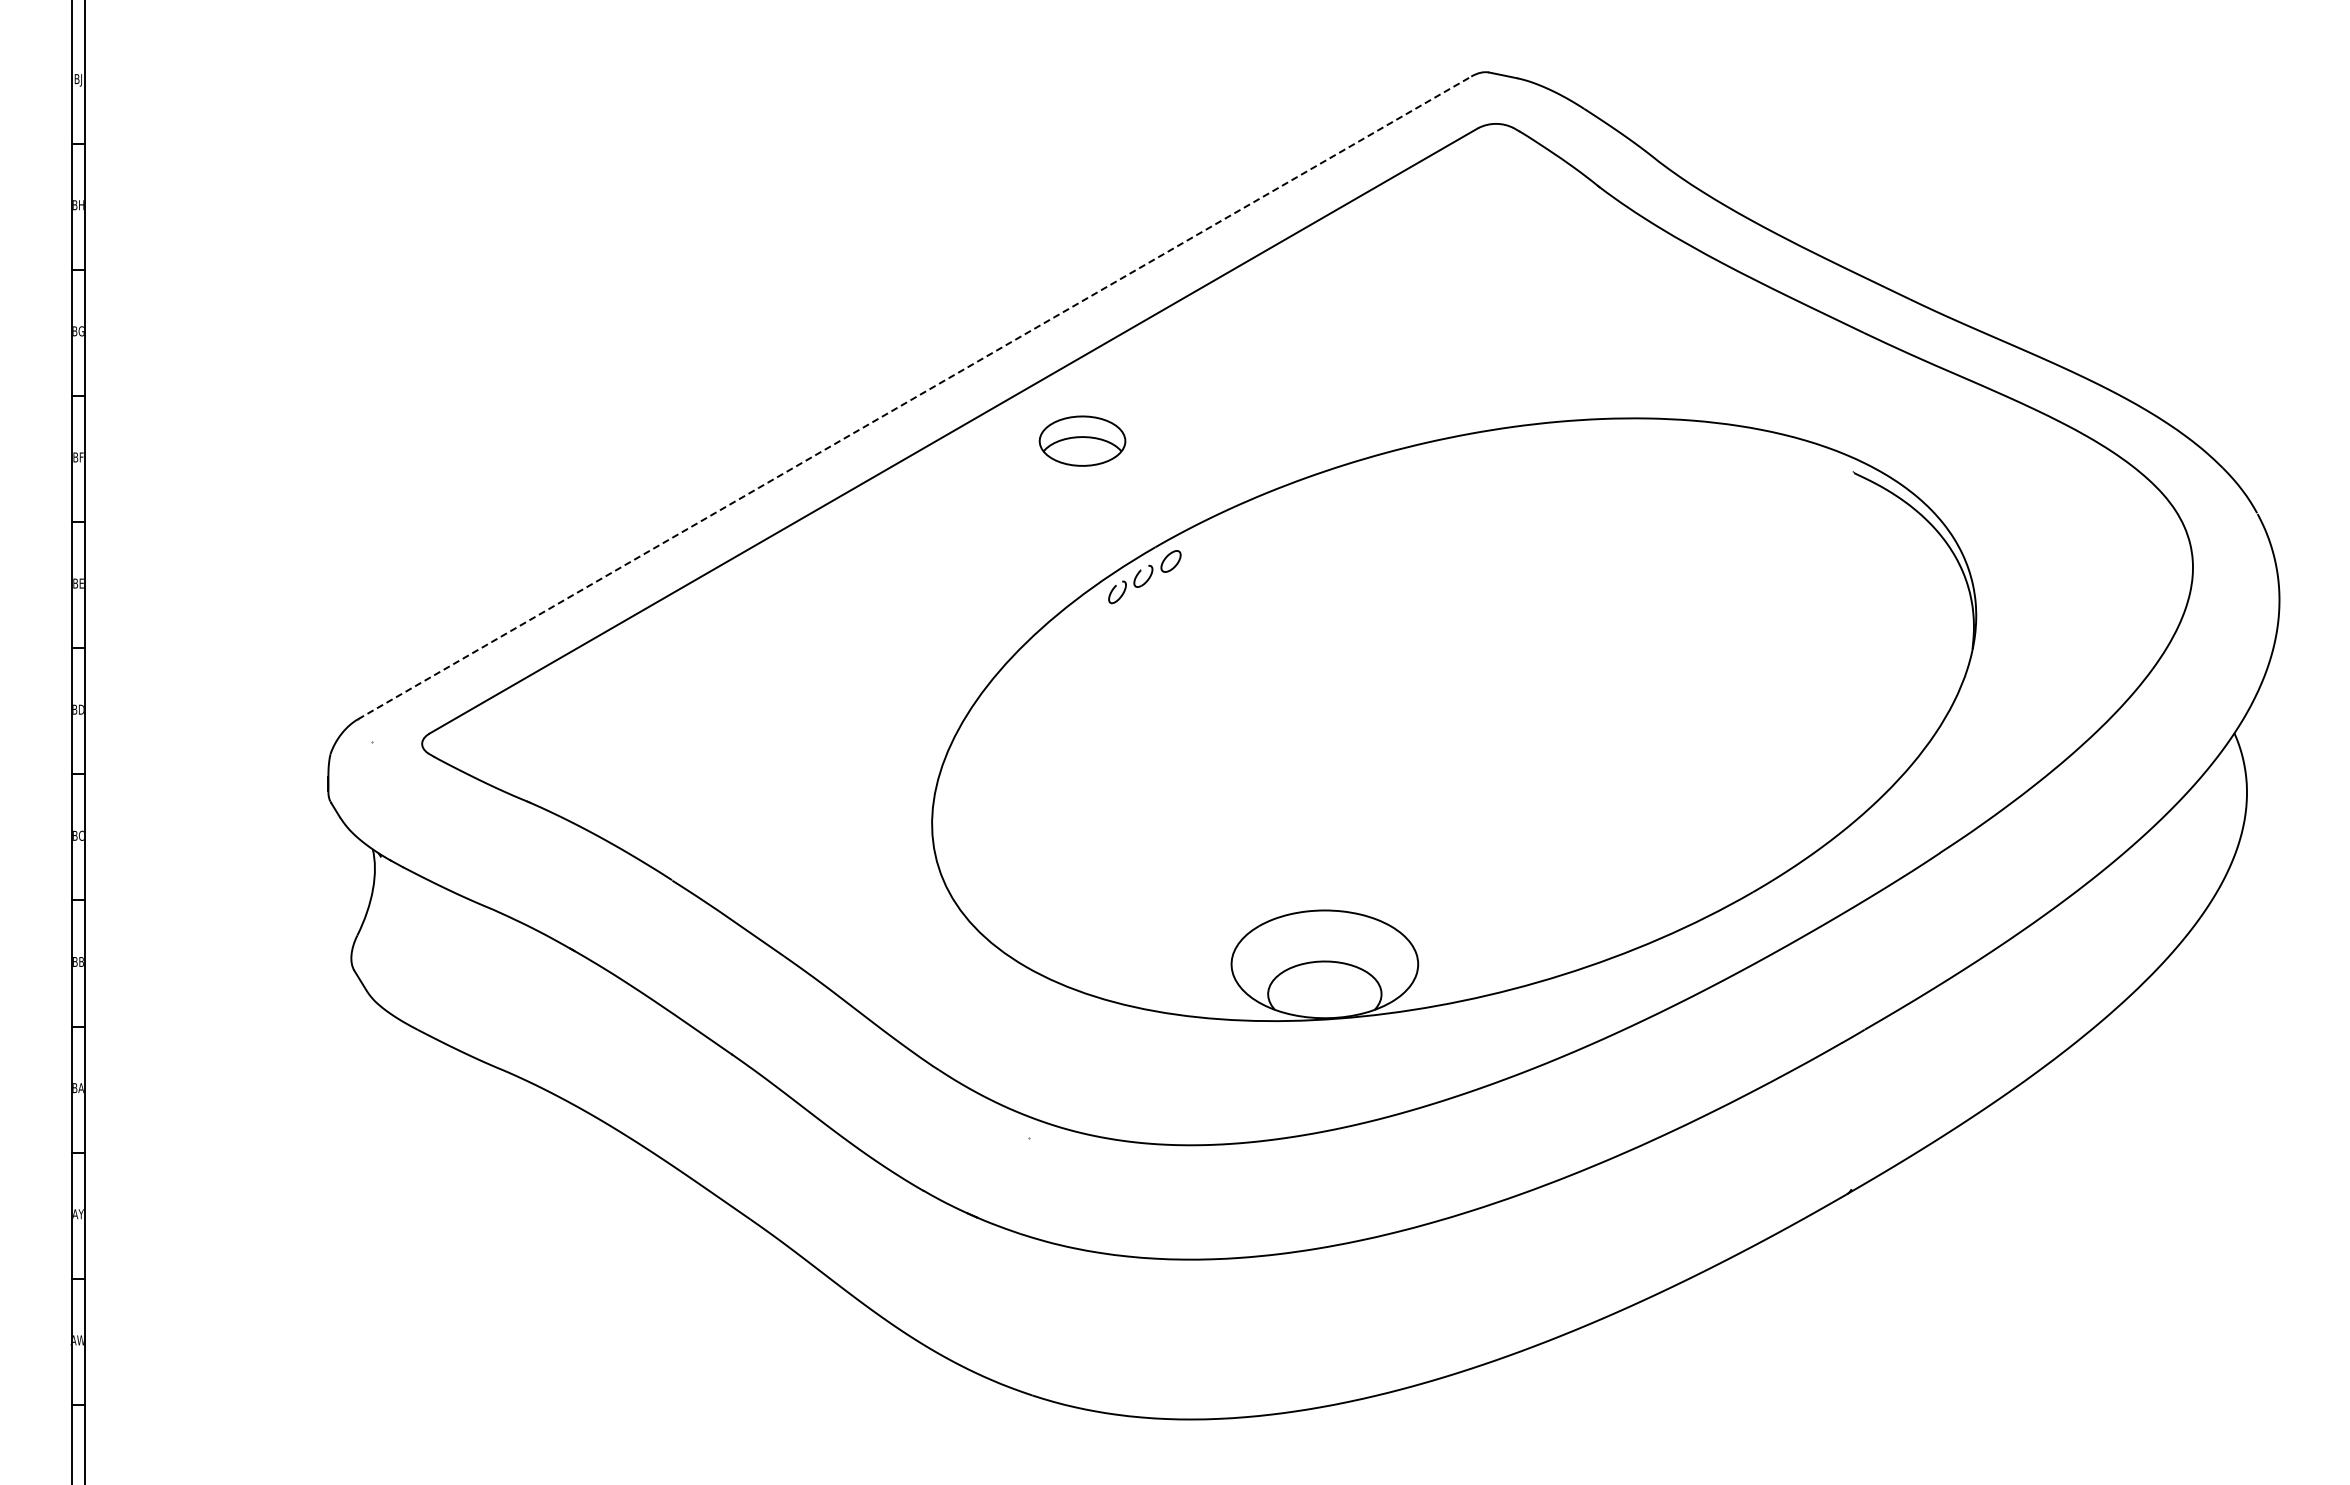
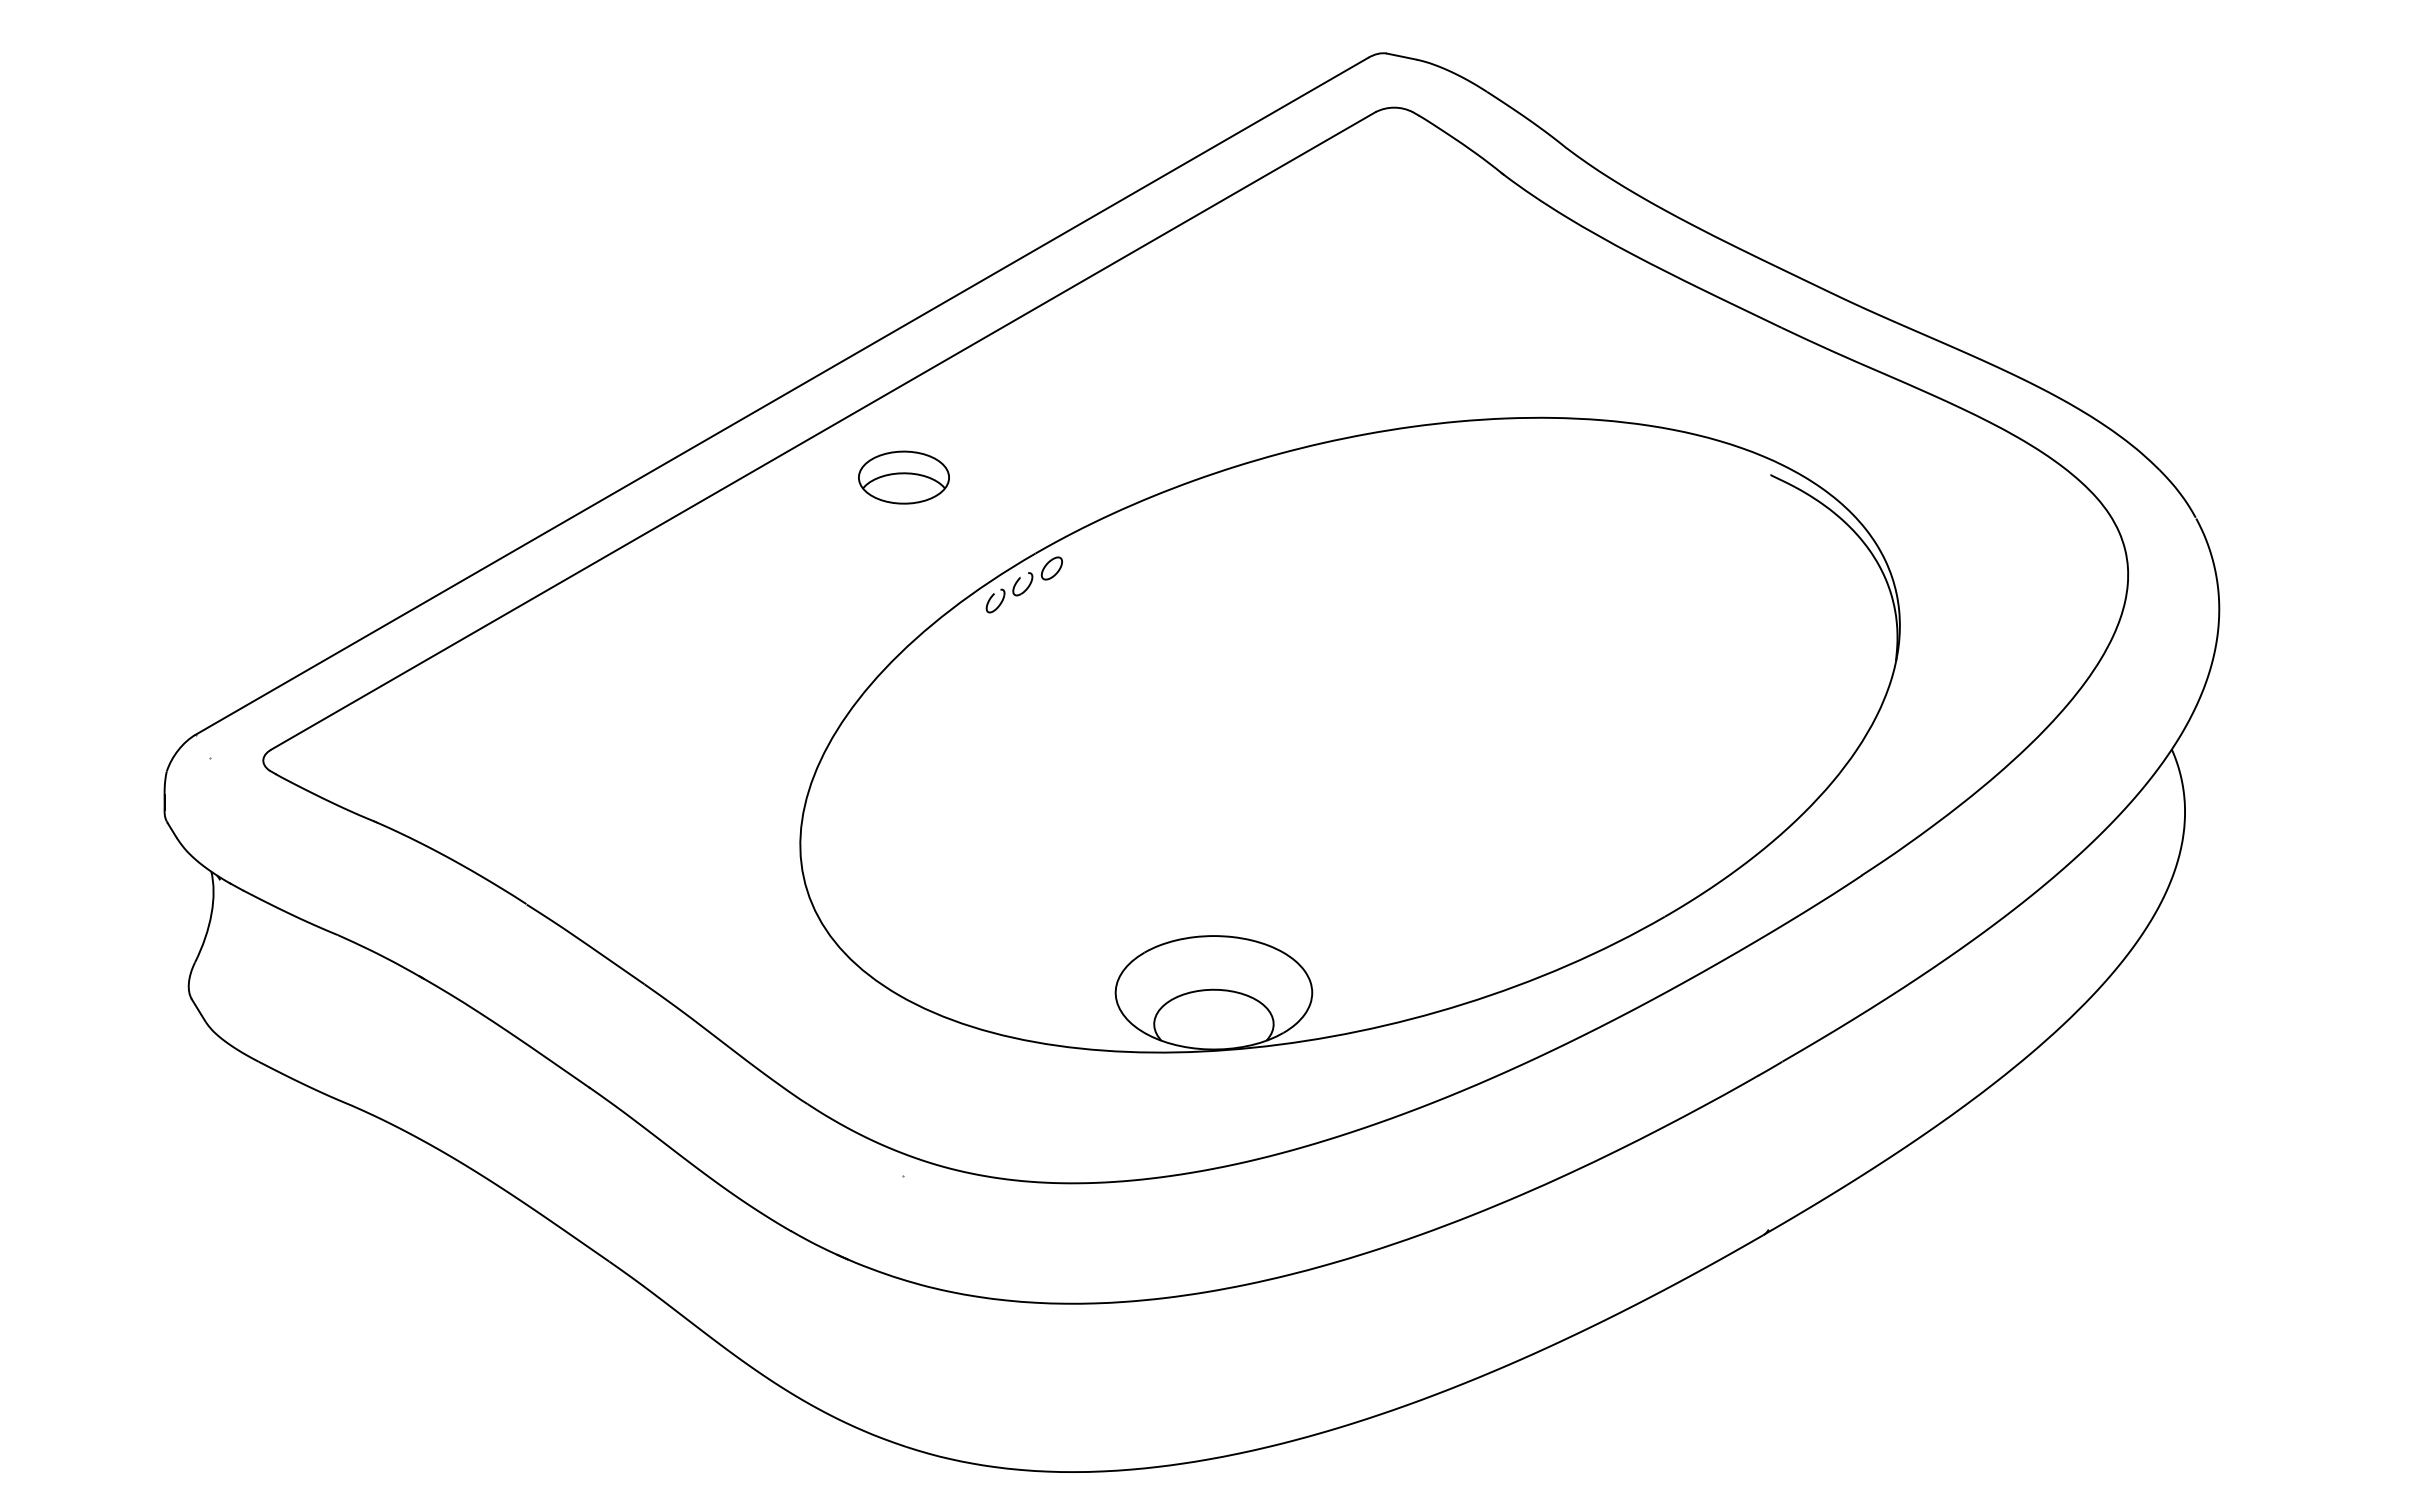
line: (914, 397) -> (781, 395), dashed -> solid
part: (1082, 440) -> (903, 476), moved

